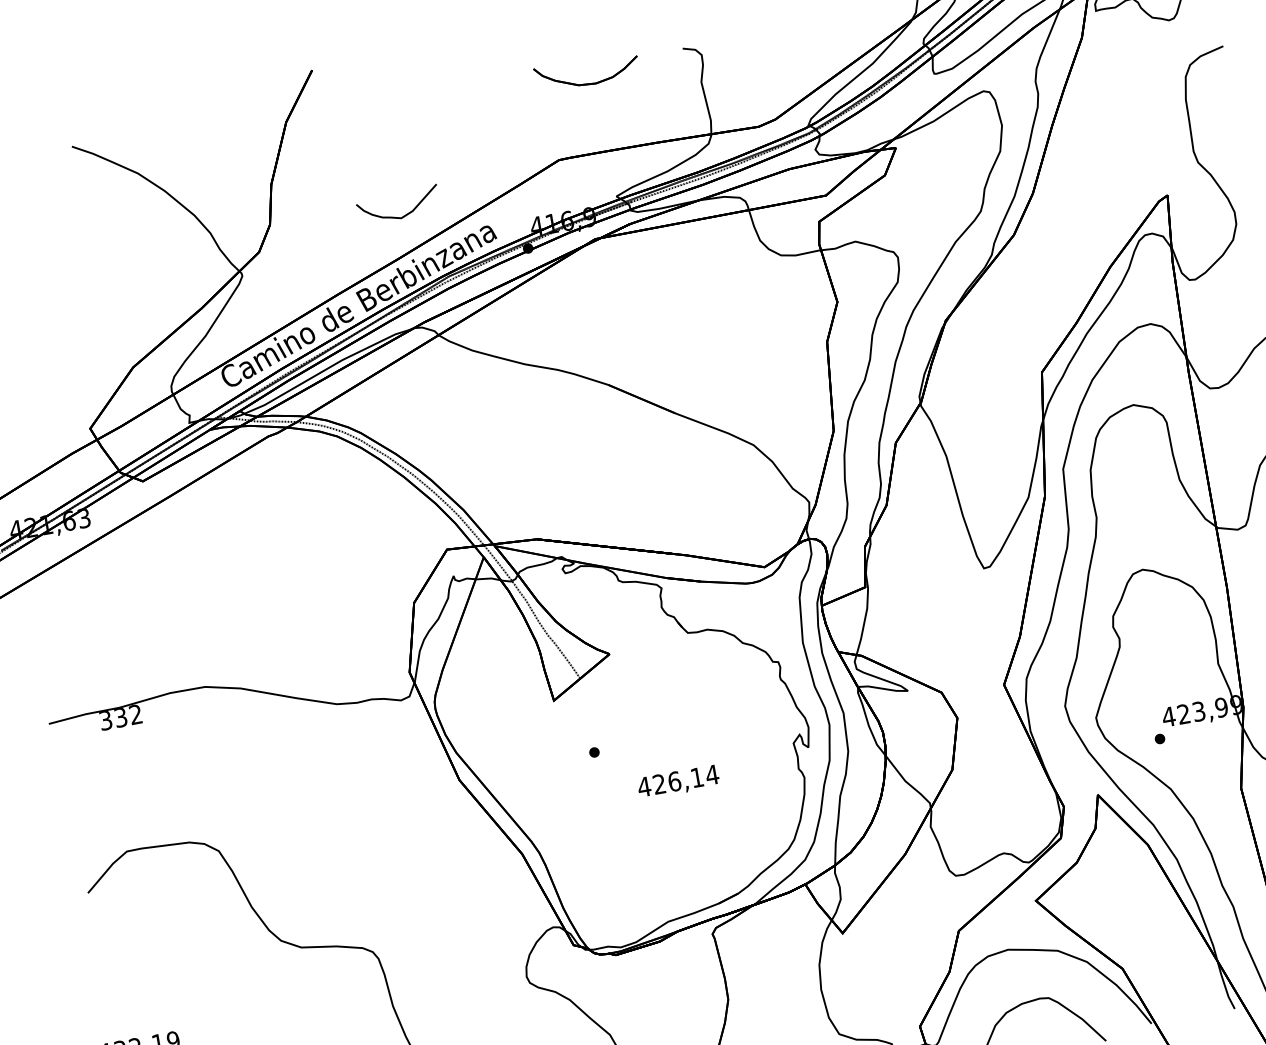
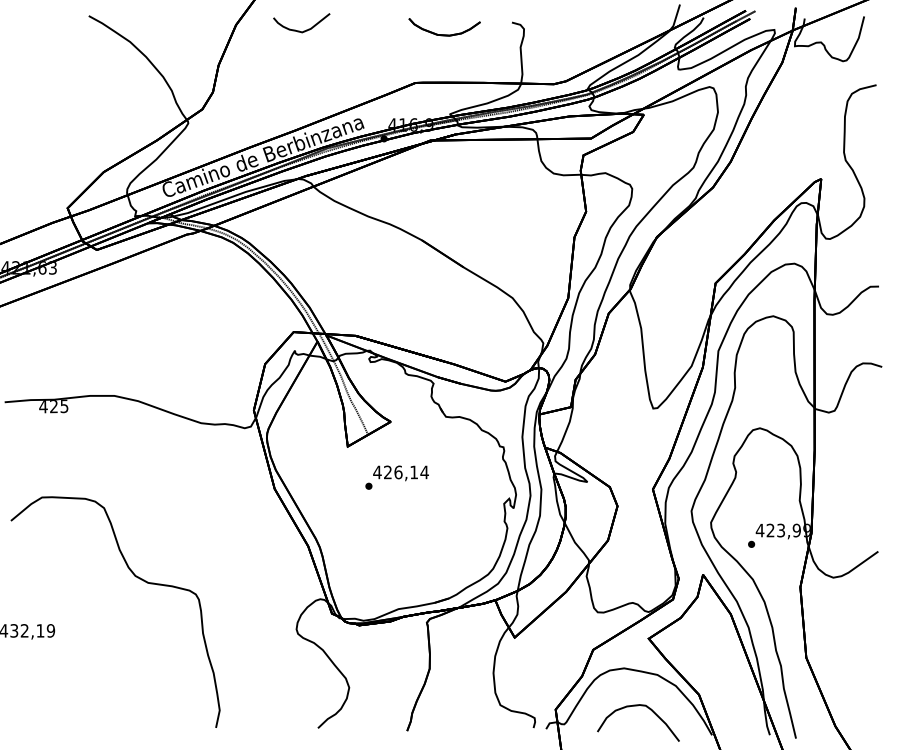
curve: (396, 216) -> (299, 30), moved
text: (120, 717) -> (53, 406), 332 -> 425
text: (677, 782) -> (400, 473), moved

